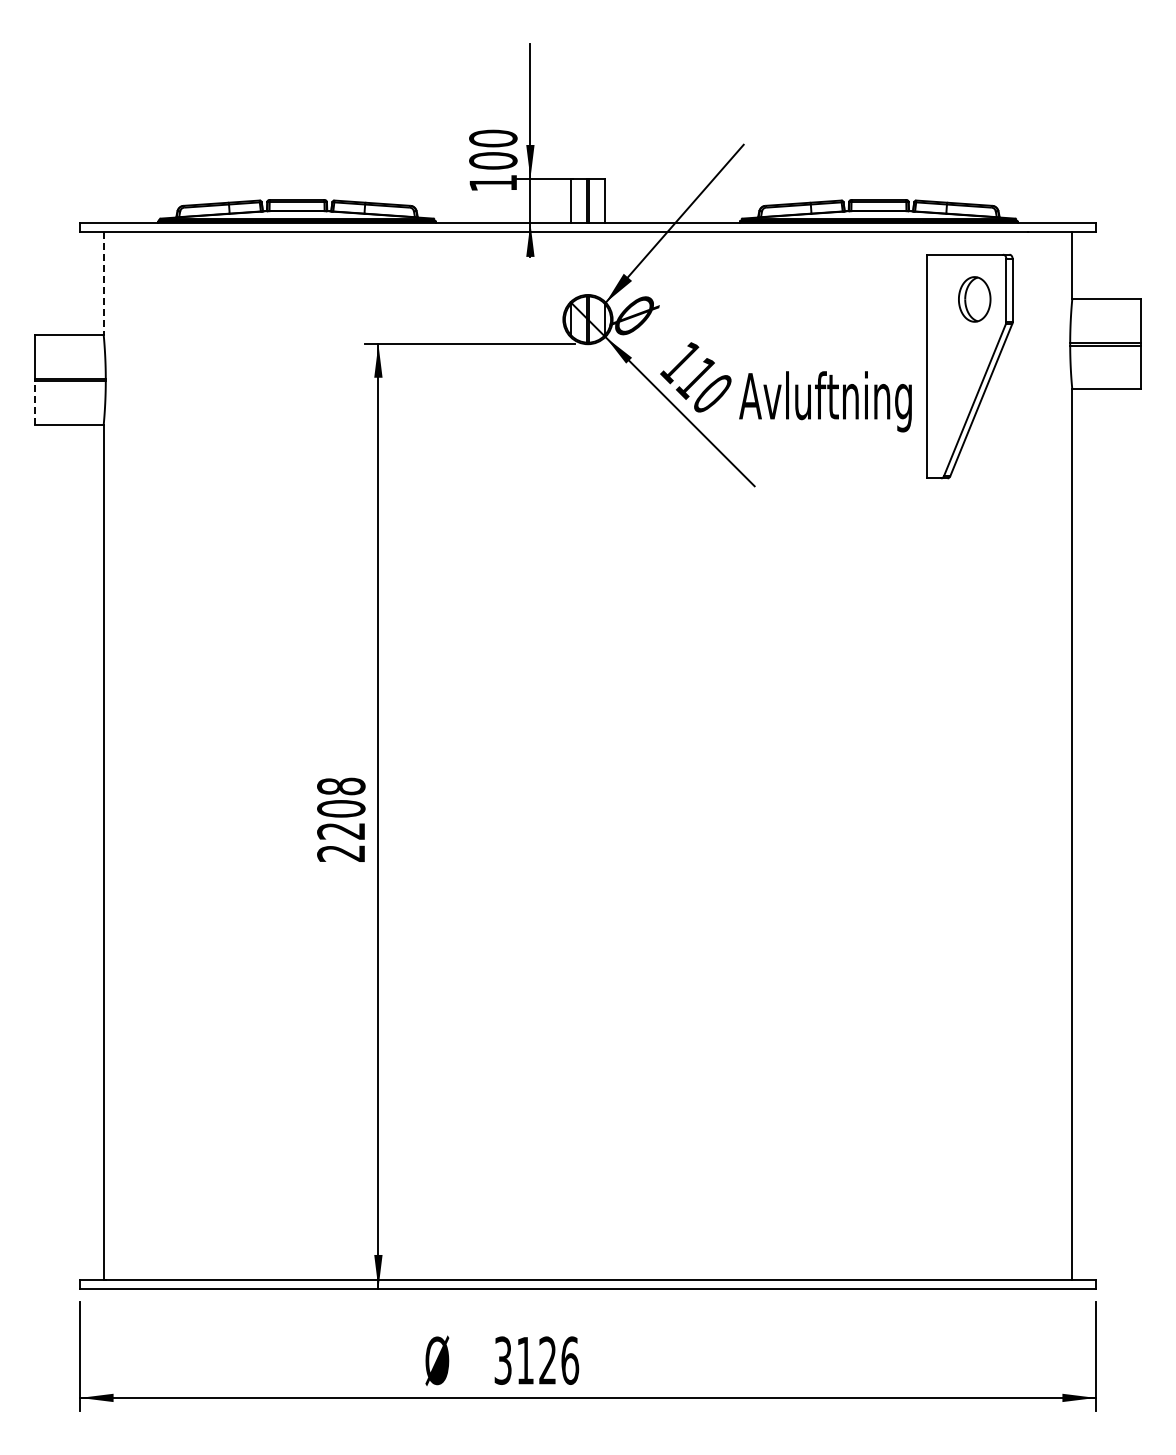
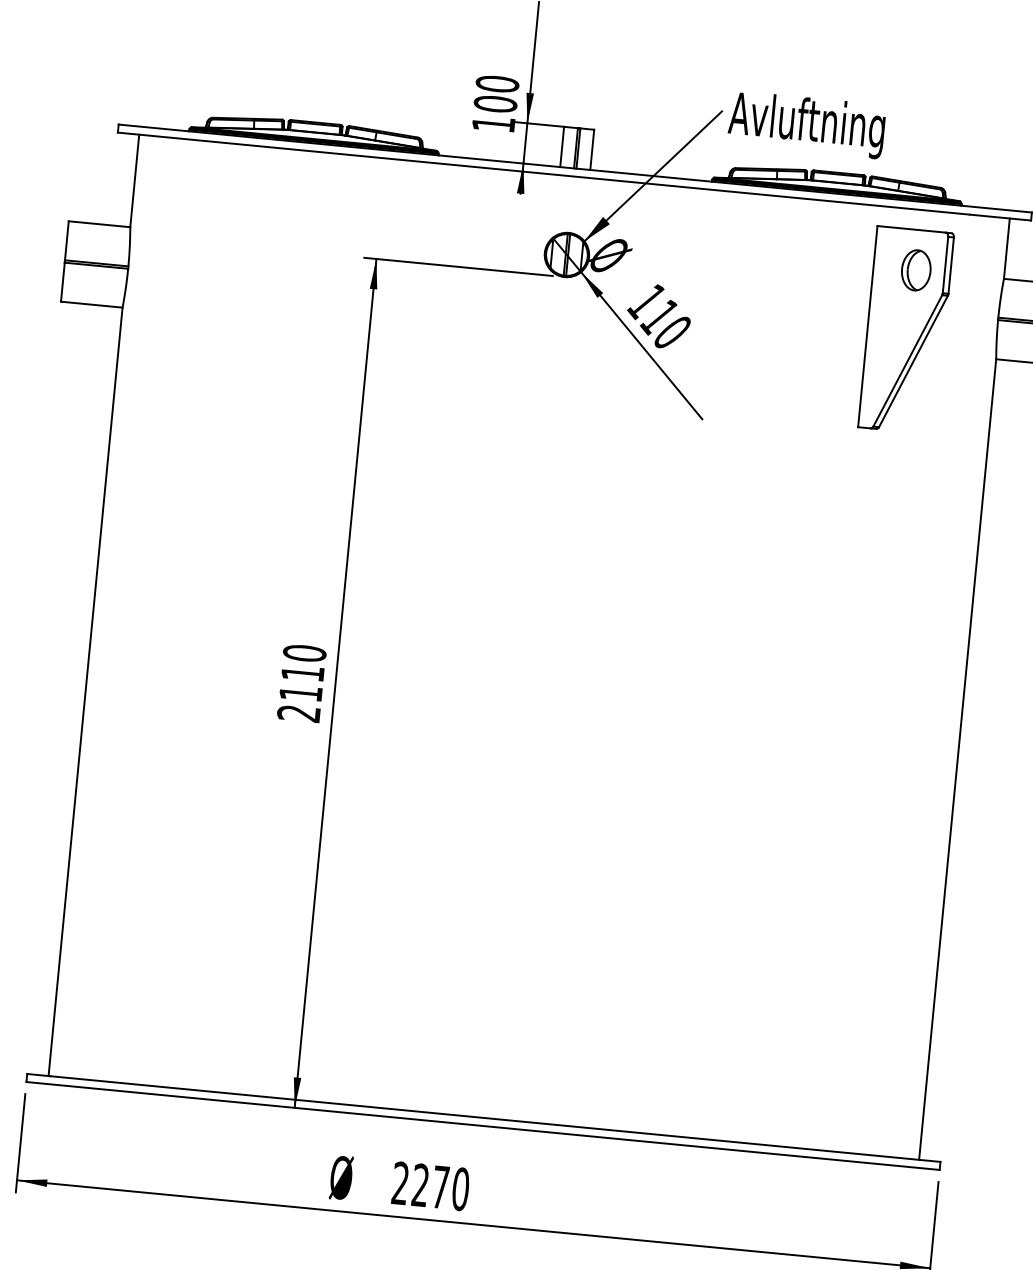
line: (103, 284) -> (134, 181), dashed -> solid
text: (825, 401) -> (806, 124), moved
line: (35, 403) -> (63, 282), dashed -> solid
text: (341, 808) -> (303, 673), 2208 -> 2110
text: (536, 1360) -> (430, 1186), 3126 -> 2270

